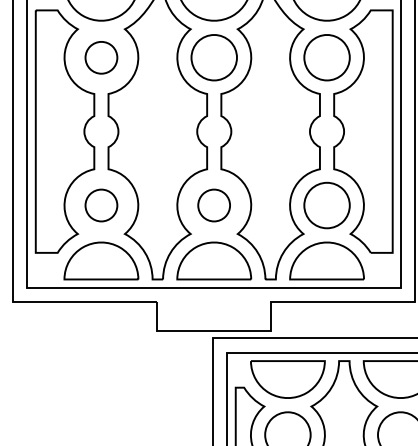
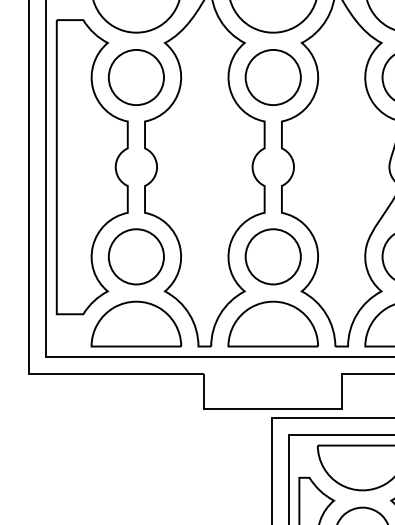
part: (101, 57) -> (136, 77), size x1.43
part: (101, 205) -> (136, 256), size x1.43
part: (213, 205) -> (272, 256), size x1.43

